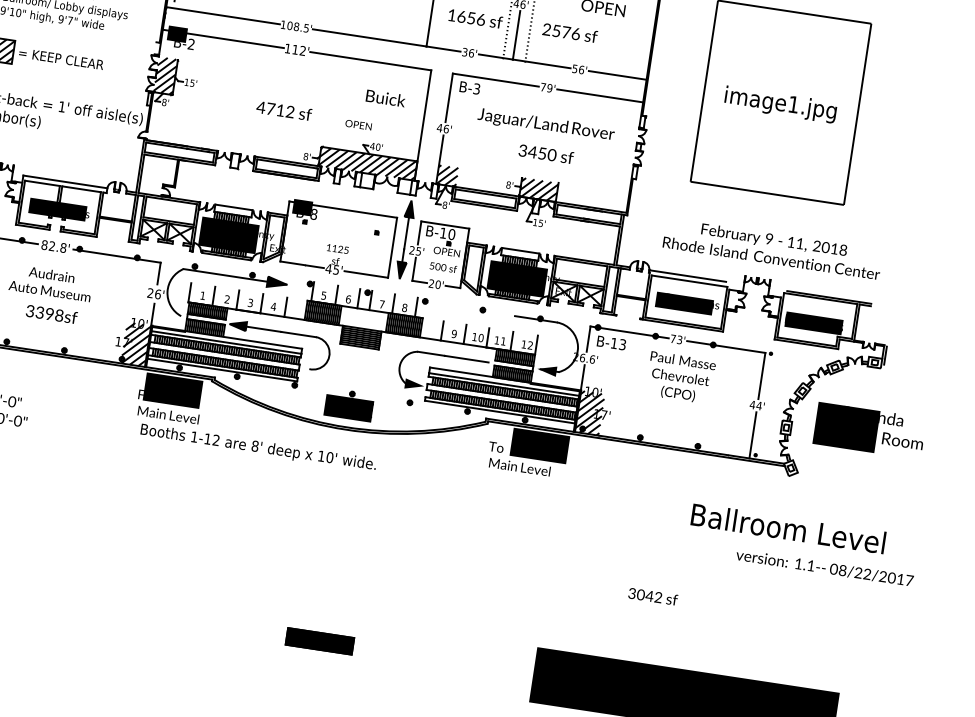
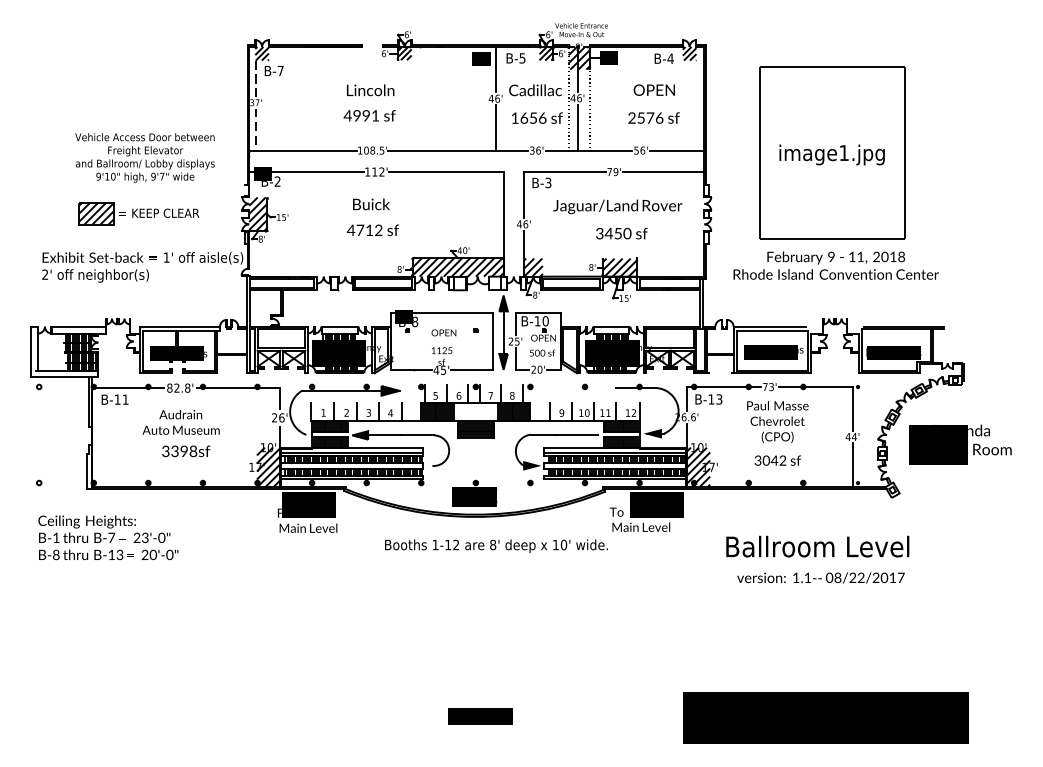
text: (569, 32) -> (653, 117), moved
text: (385, 98) -> (371, 204), moved
text: (358, 124) -> (443, 332), moved
text: (772, 248) -> (835, 265), moved
text: (258, 447) -> (496, 545), moved
text: (788, 528) -> (817, 546), moved
text: (824, 567) -> (820, 577), moved
text: (652, 596) -> (777, 460), moved

